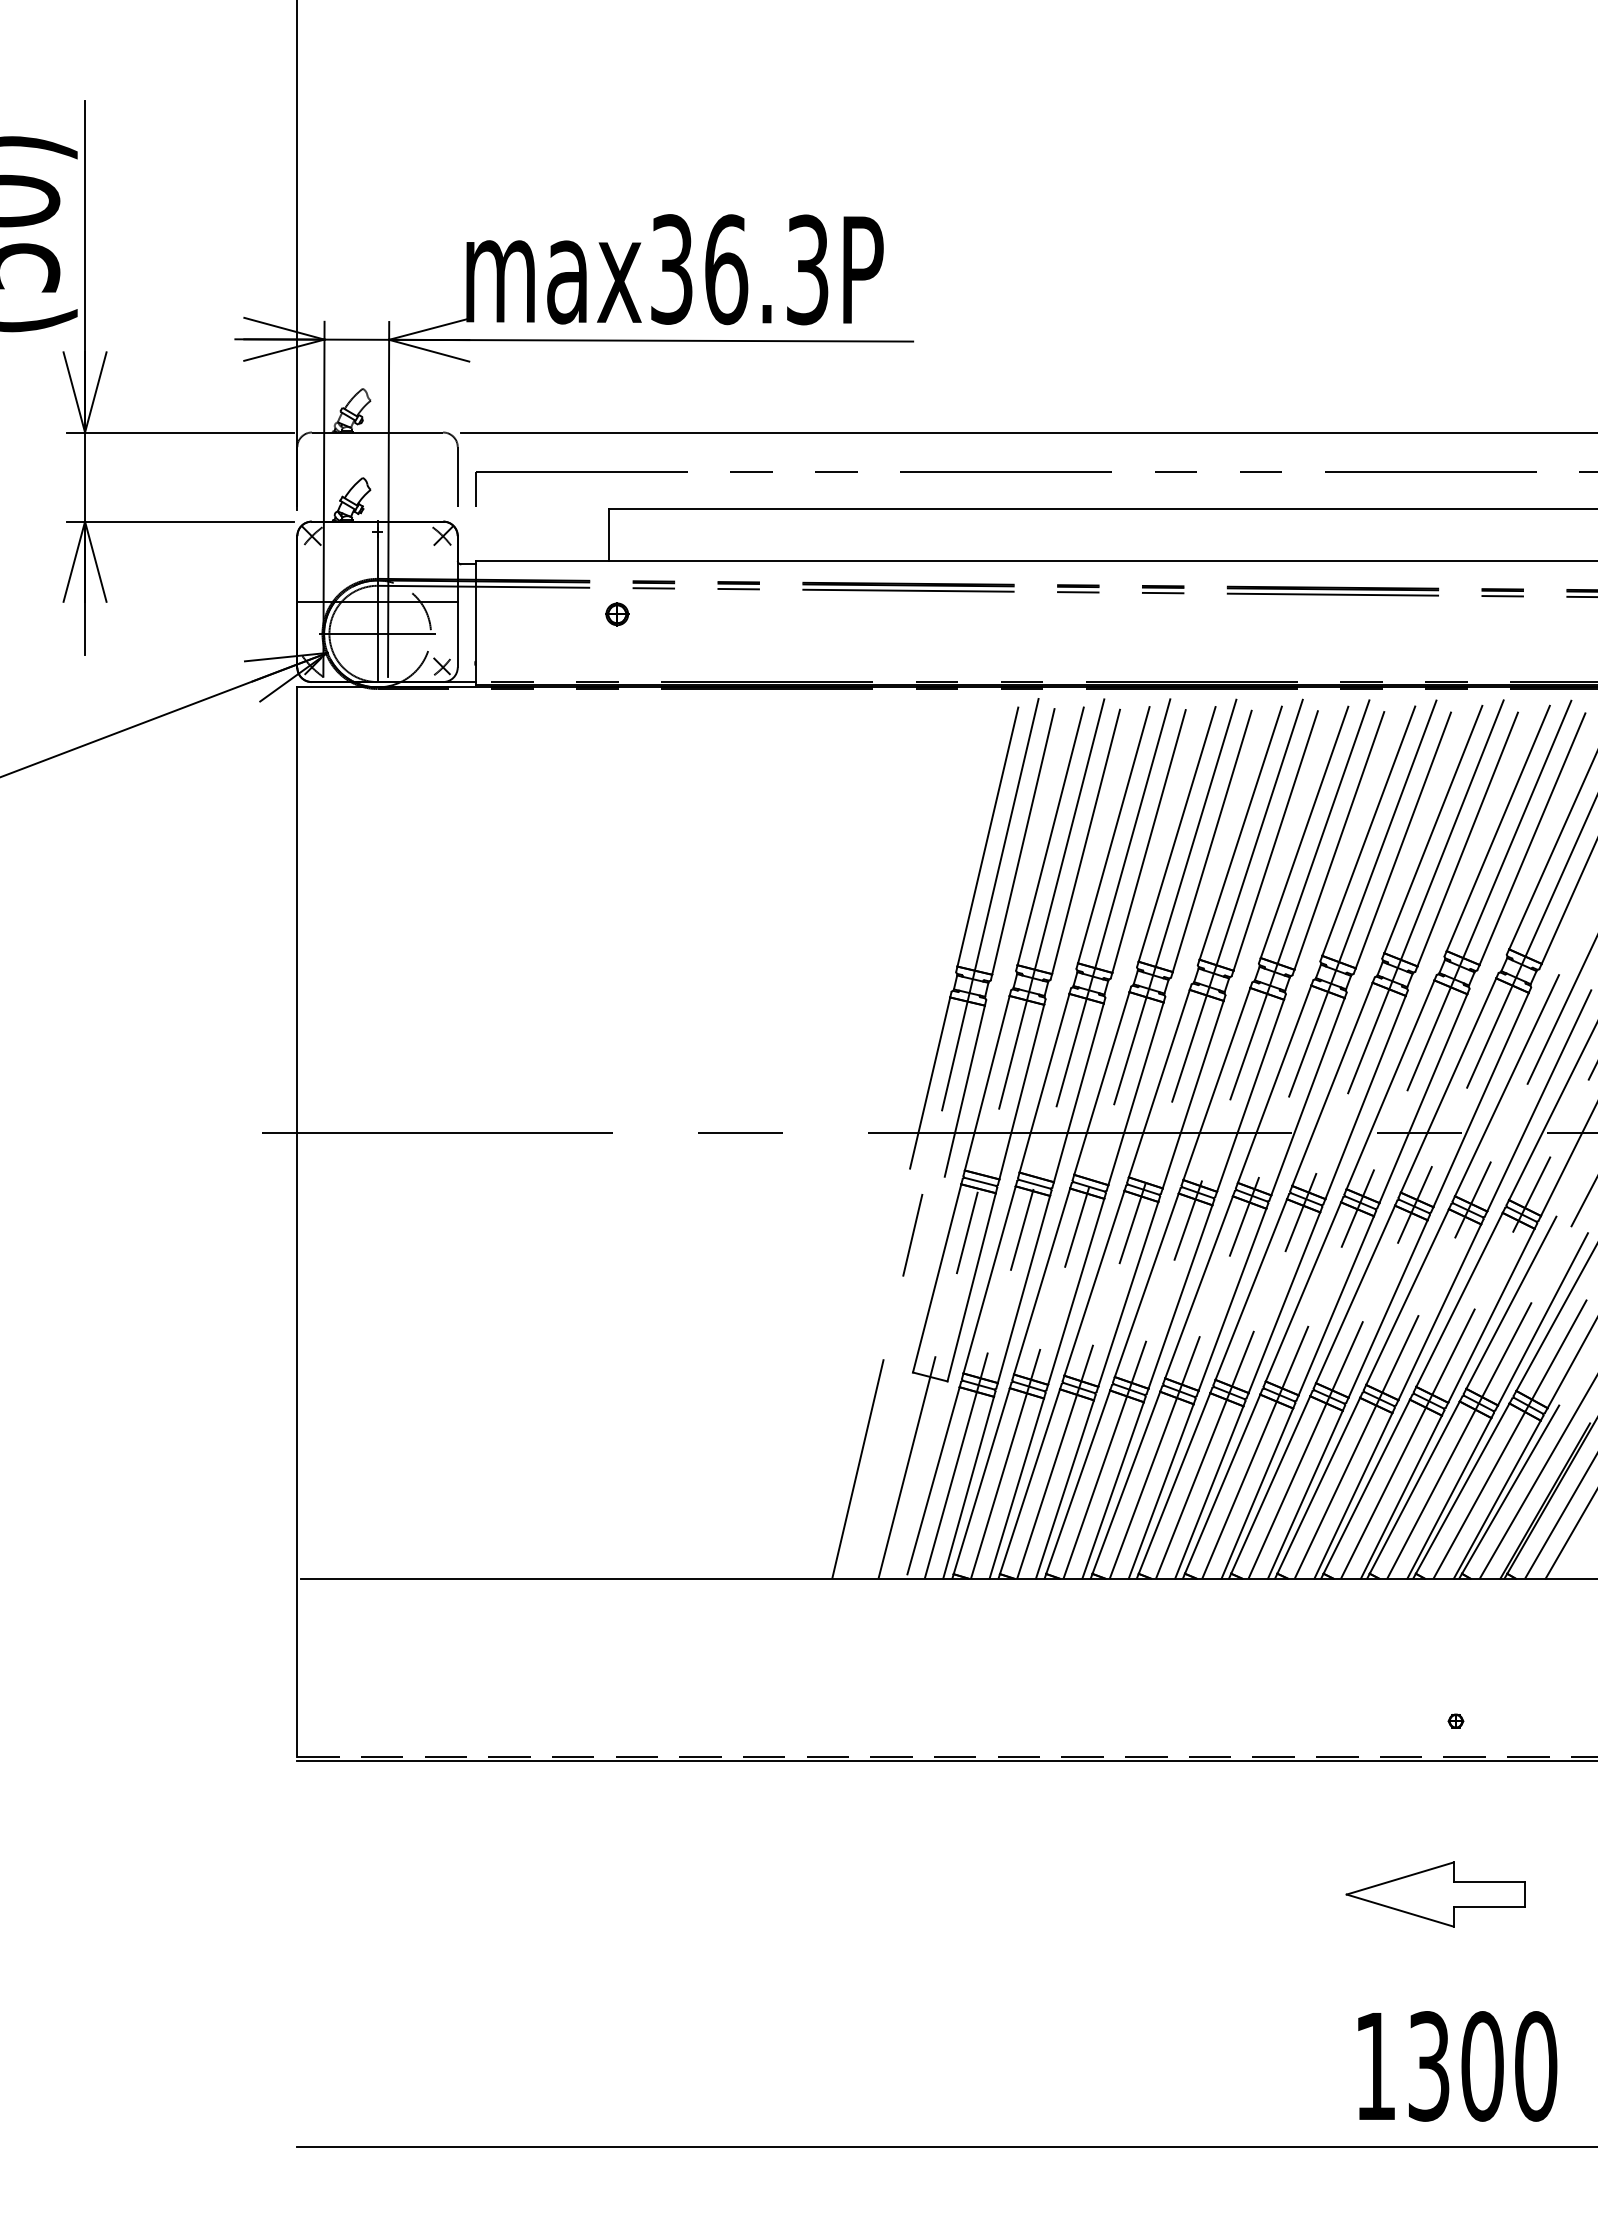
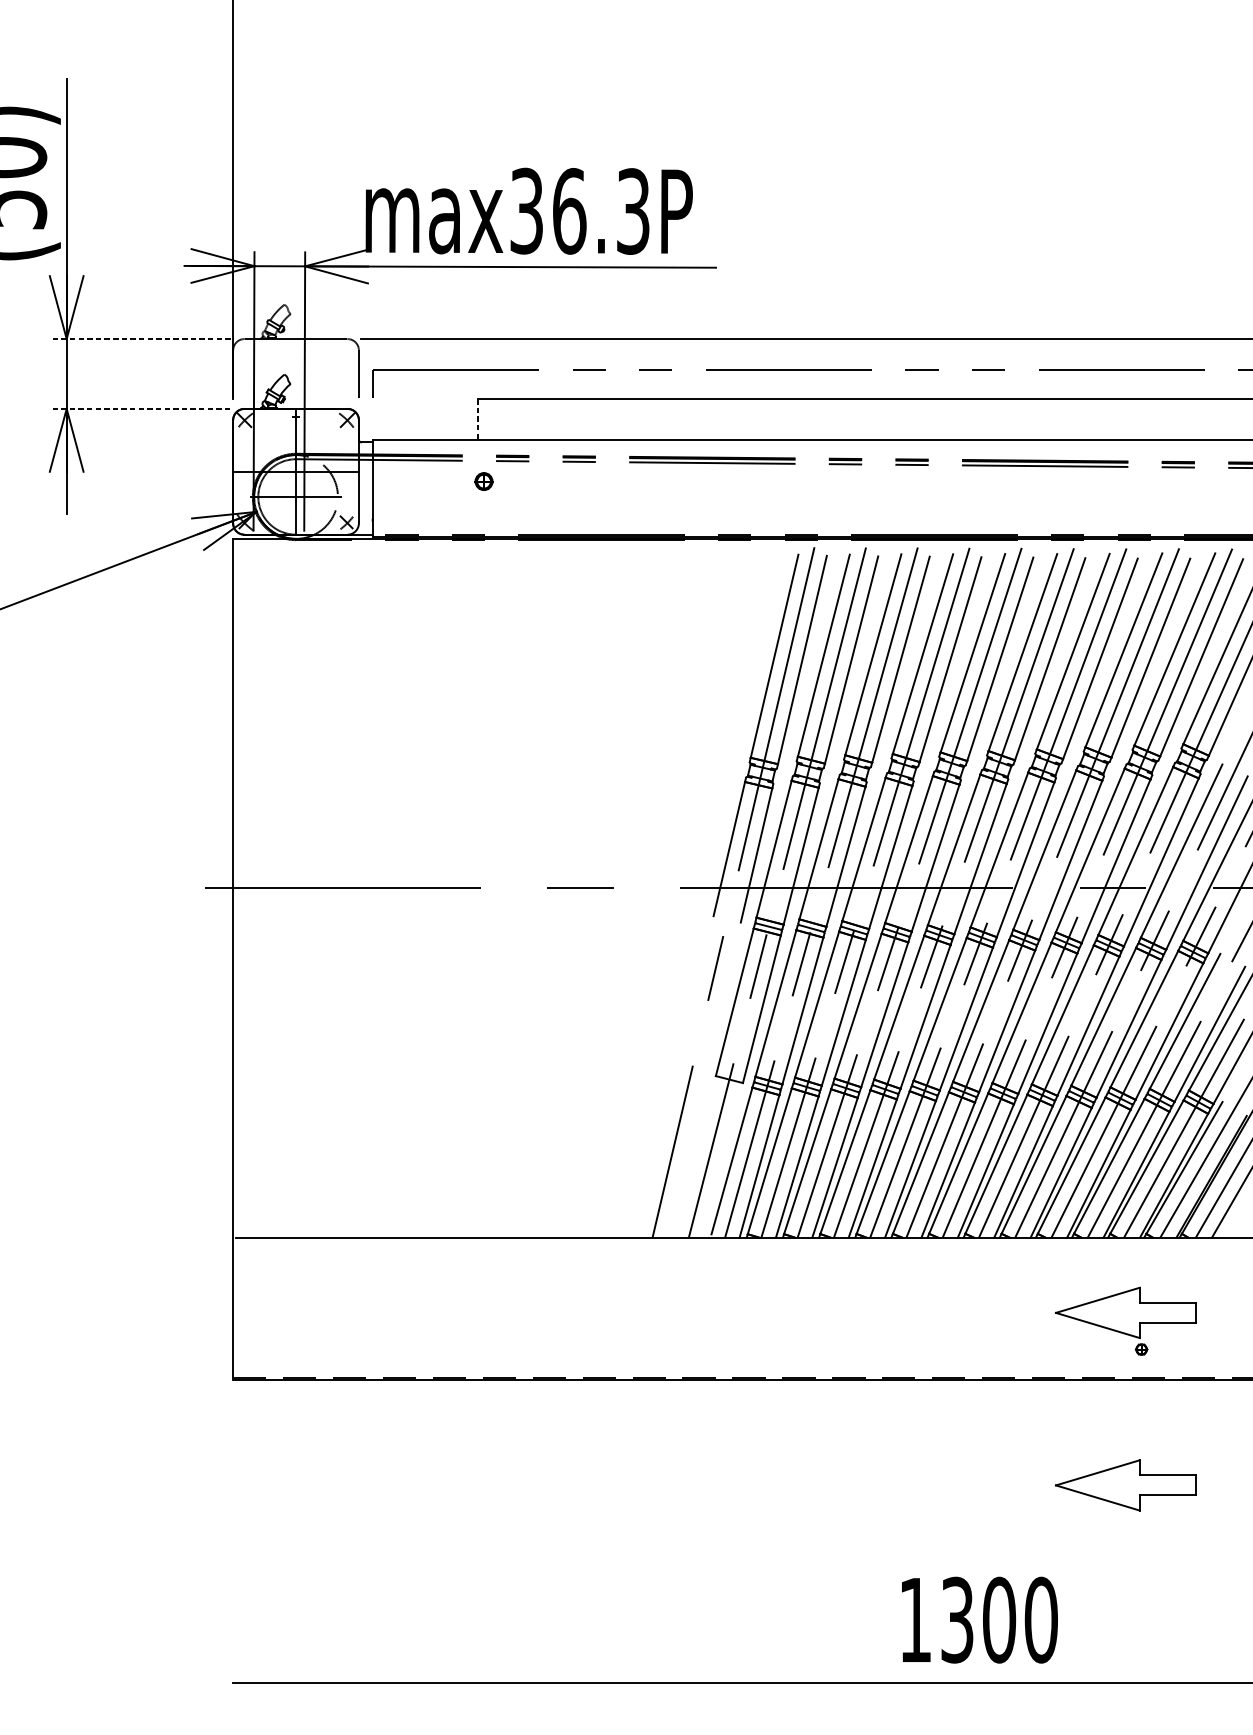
line: (180, 432) -> (141, 339), solid -> dashed
line: (180, 521) -> (141, 408), solid -> dashed
line: (609, 535) -> (477, 419), solid -> dashed
part: (1435, 1674) -> (1125, 1312), added
text: (1457, 2066) -> (979, 1620), moved

